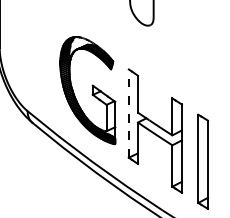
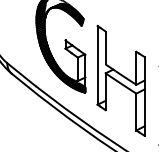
line: (128, 113) -> (97, 65), dashed -> solid

